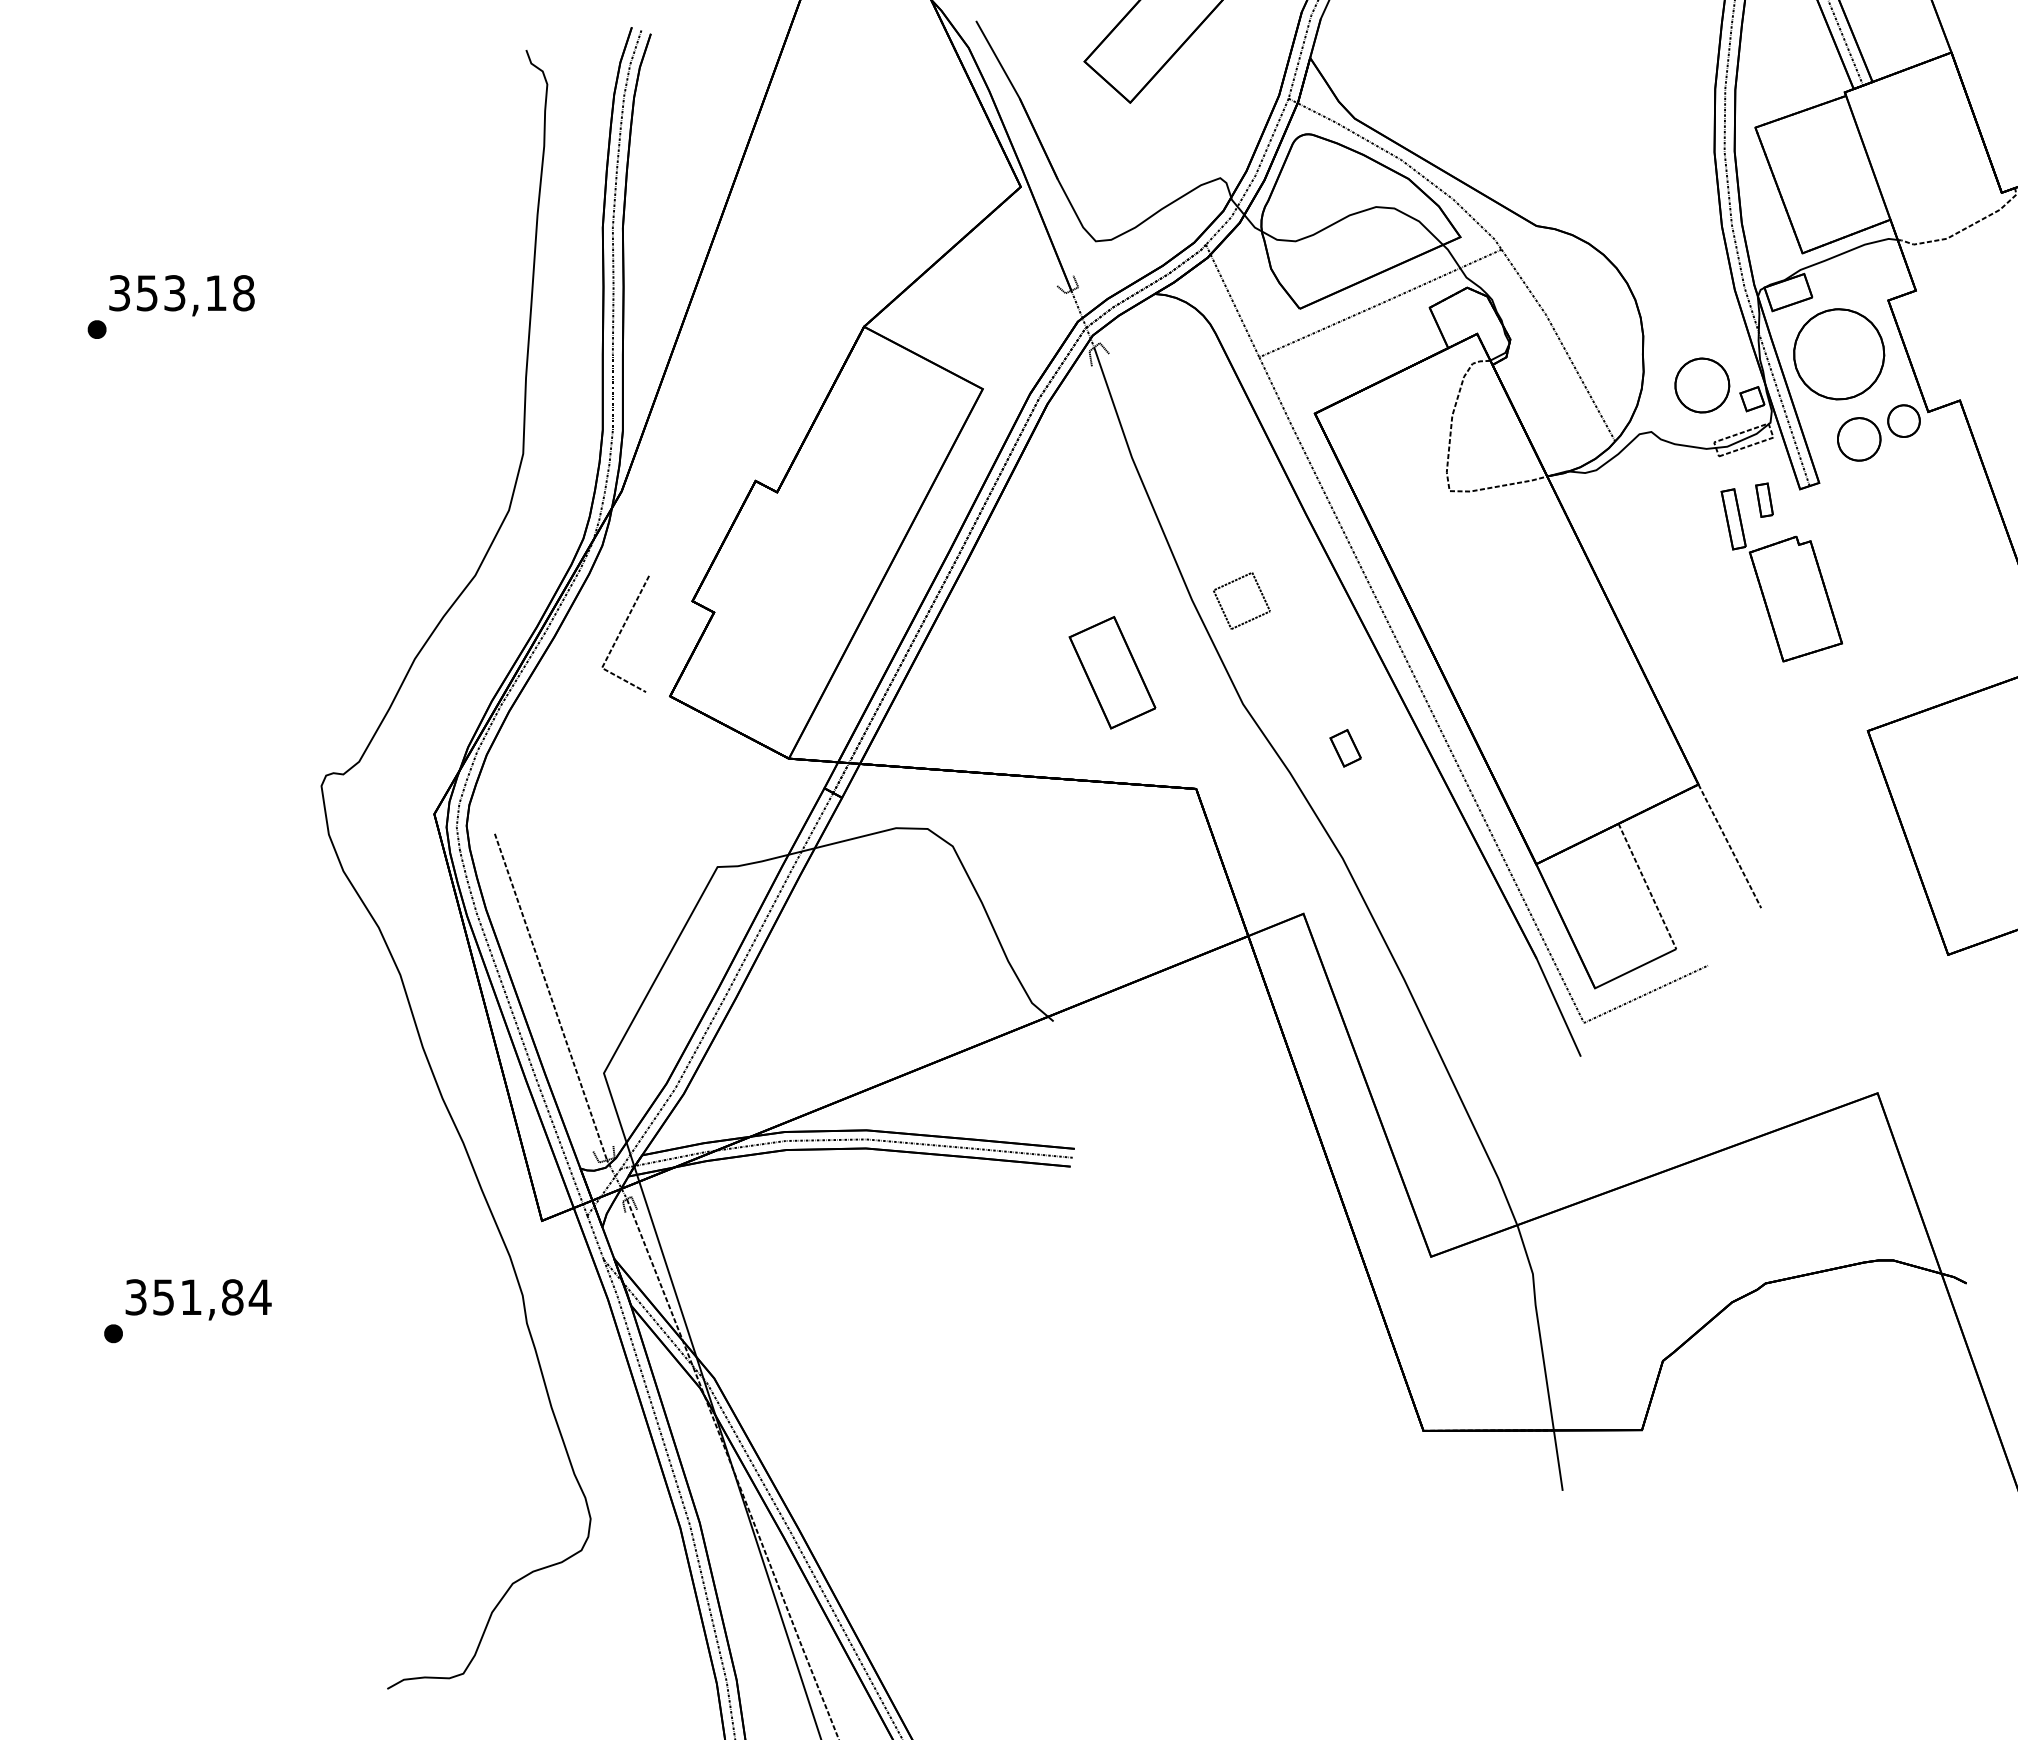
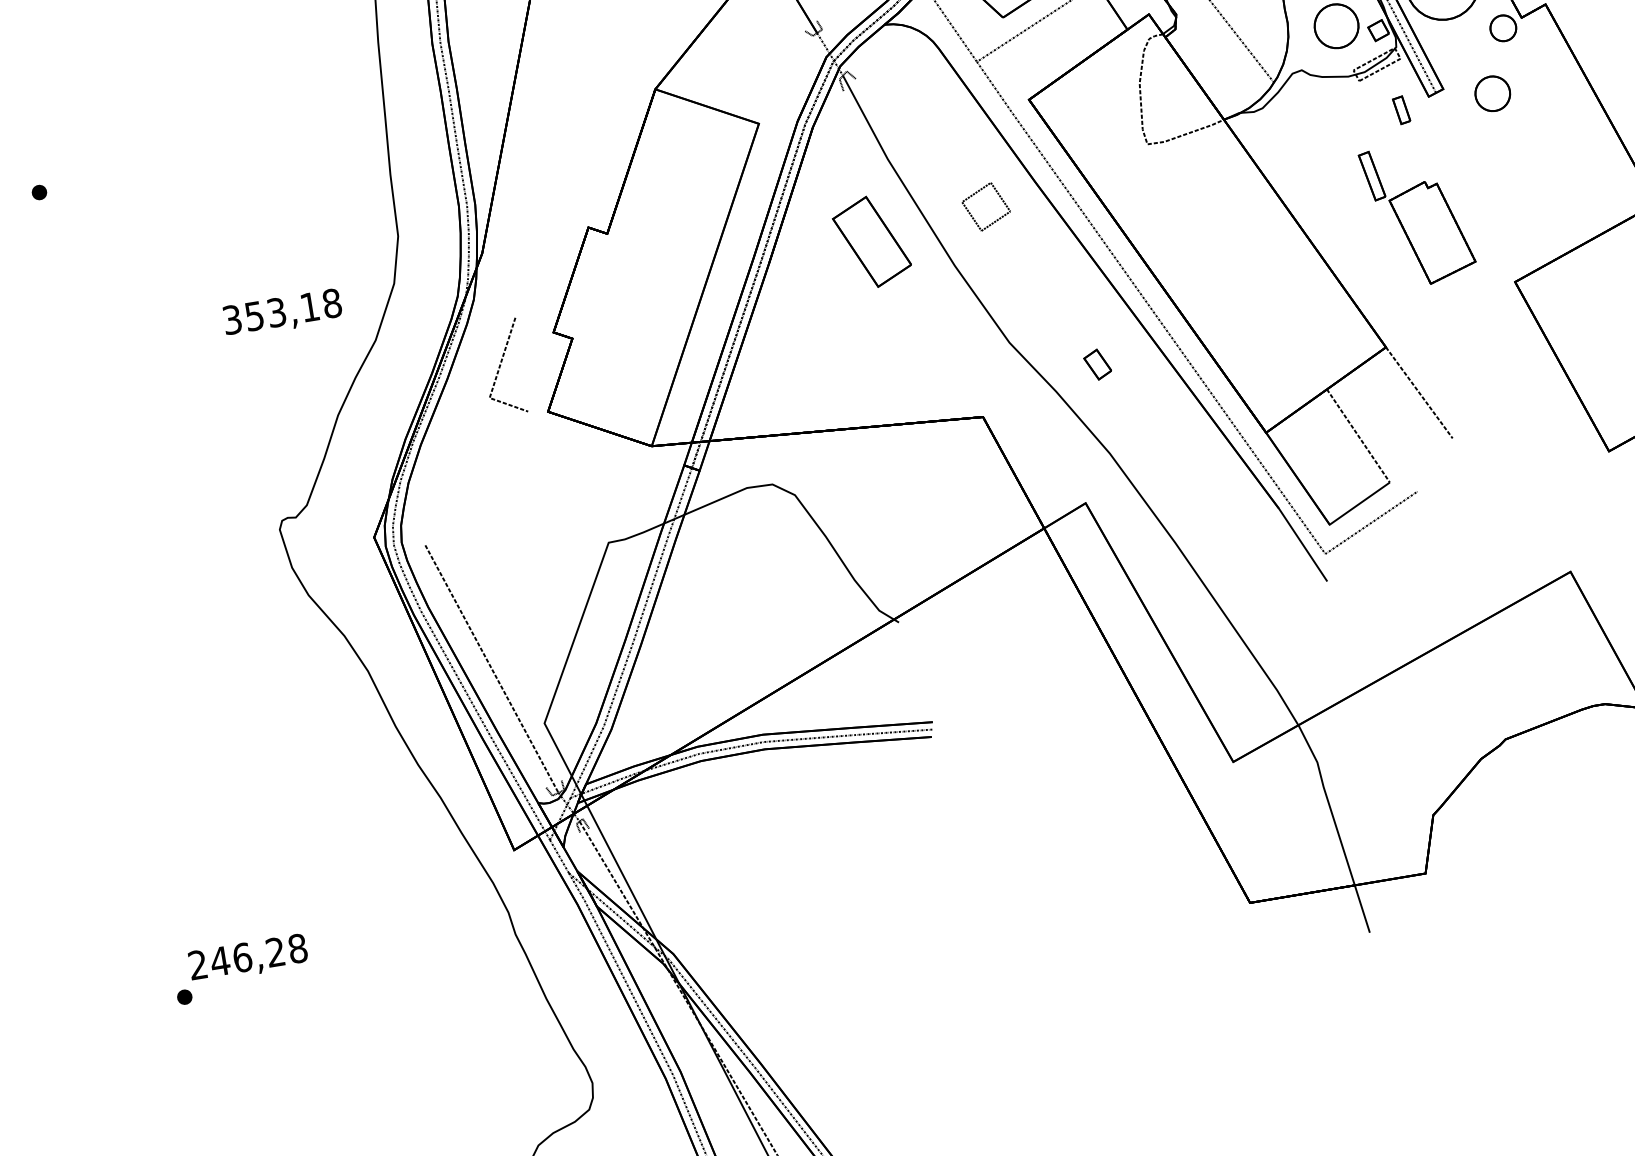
text: (181, 295) -> (282, 313), moved
part: (1859, 439) -> (1493, 93), moved
part: (1781, 575) -> (1417, 215), moved
part: (1233, 582) -> (977, 193), moved
part: (1112, 672) -> (872, 241), moved
text: (198, 1297) -> (248, 956), 351,84 -> 246,28

